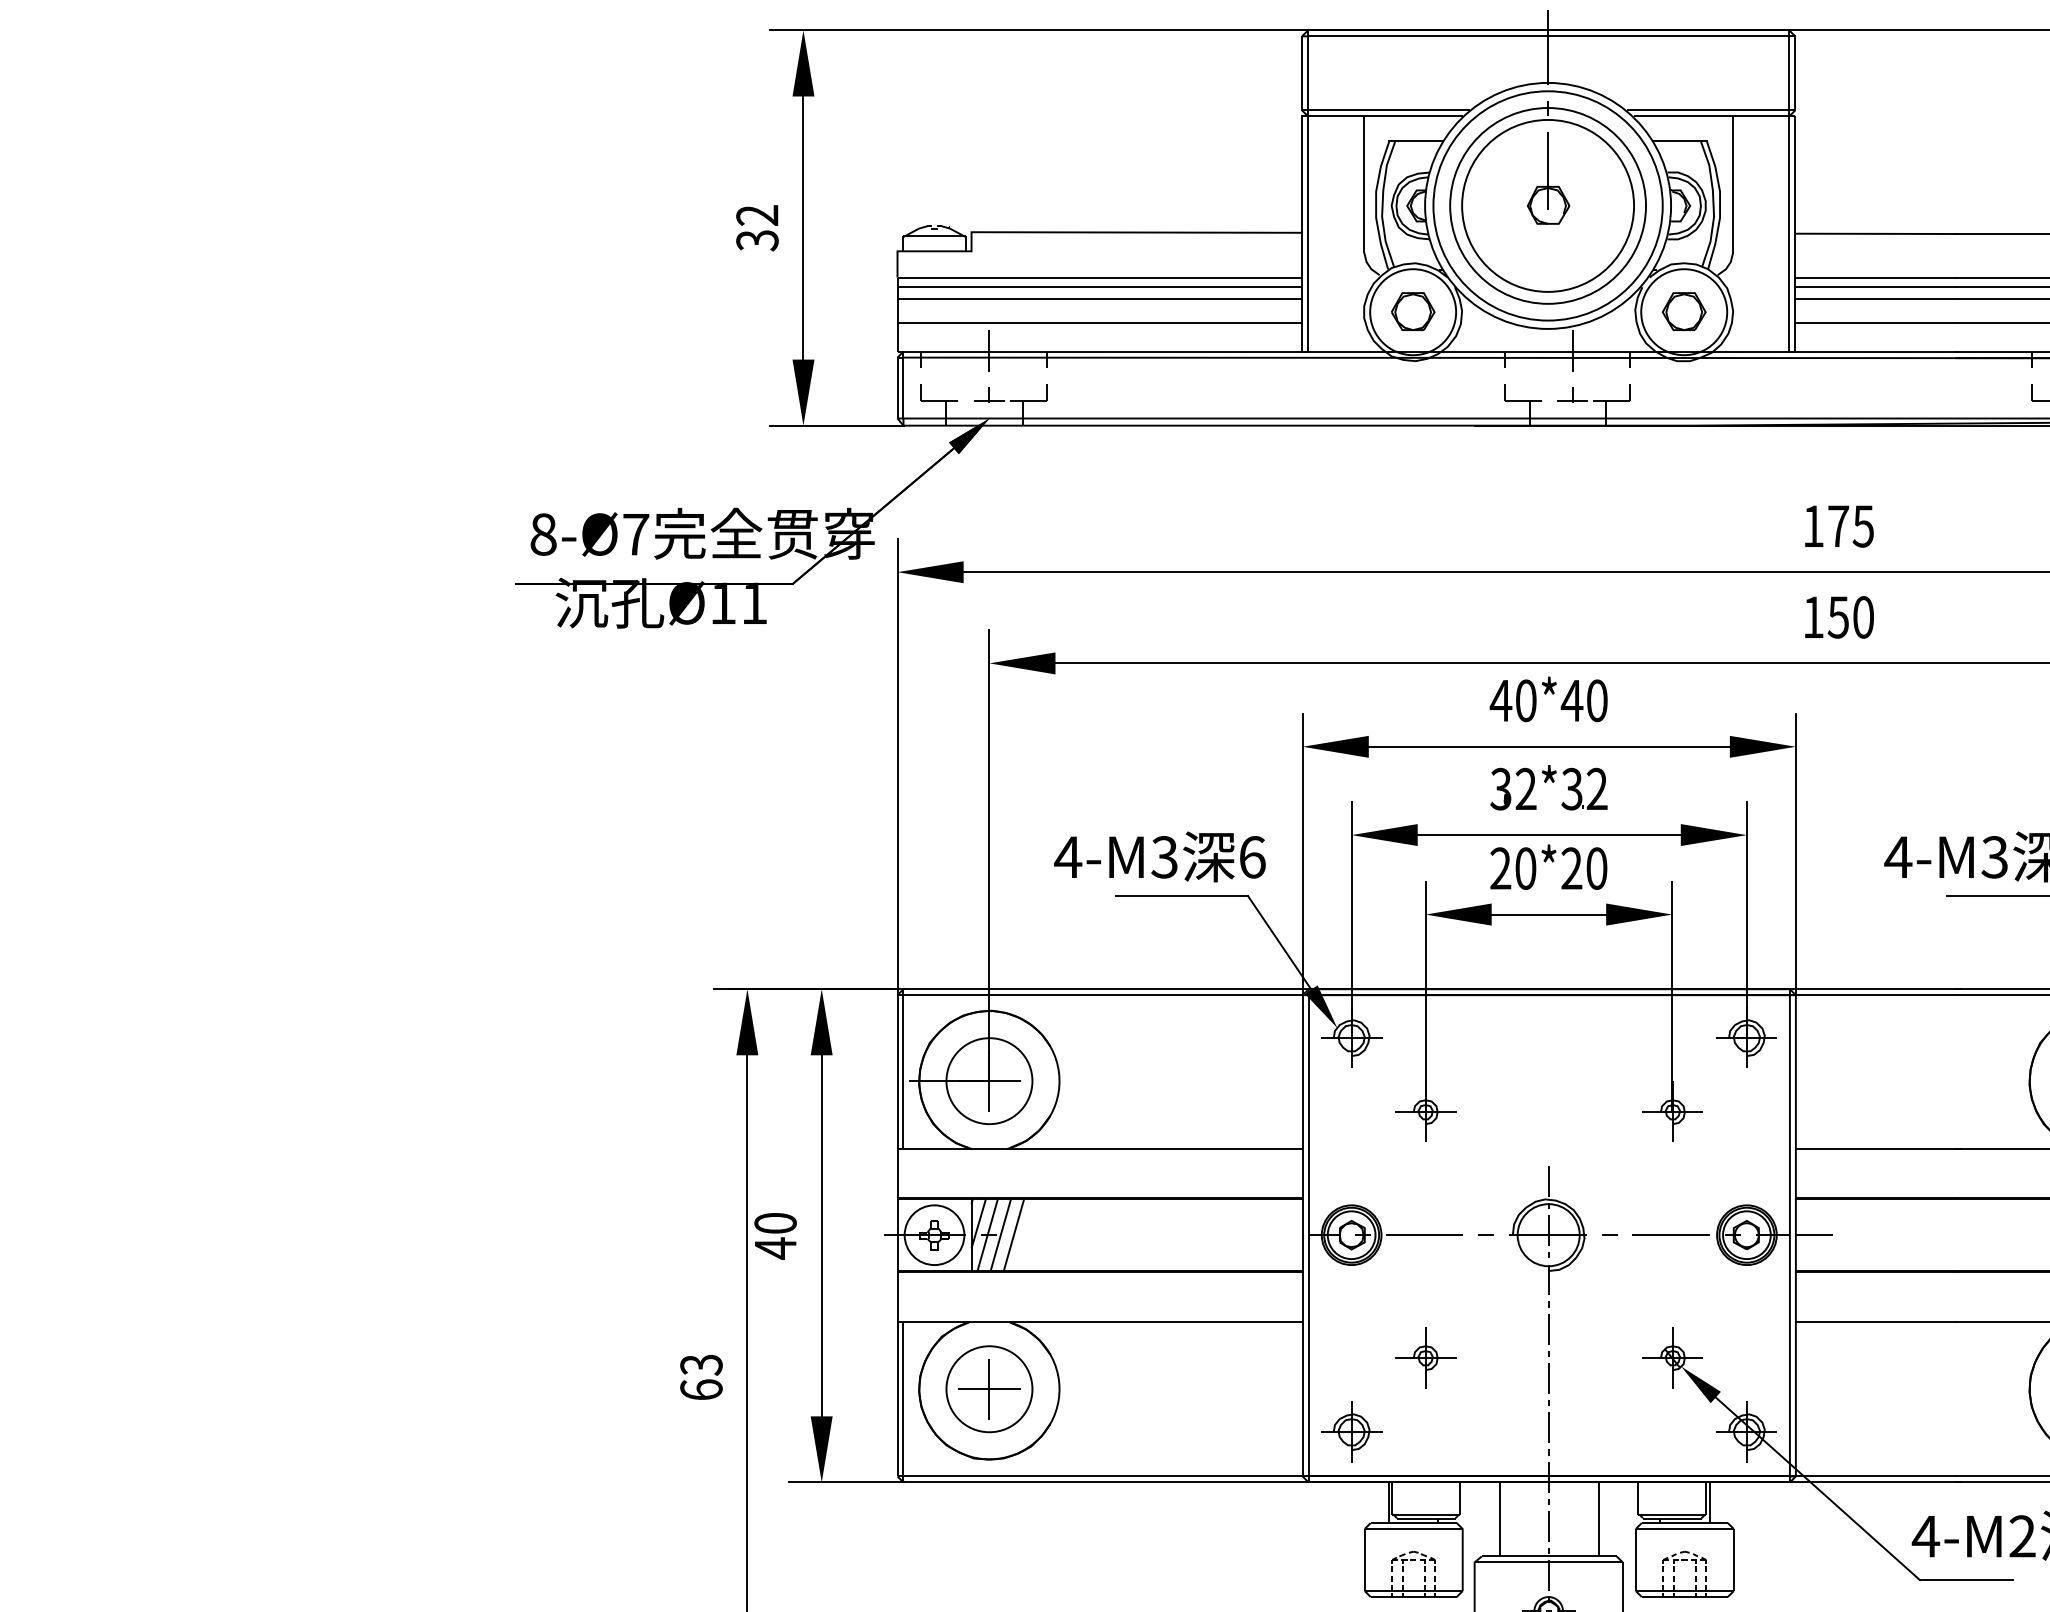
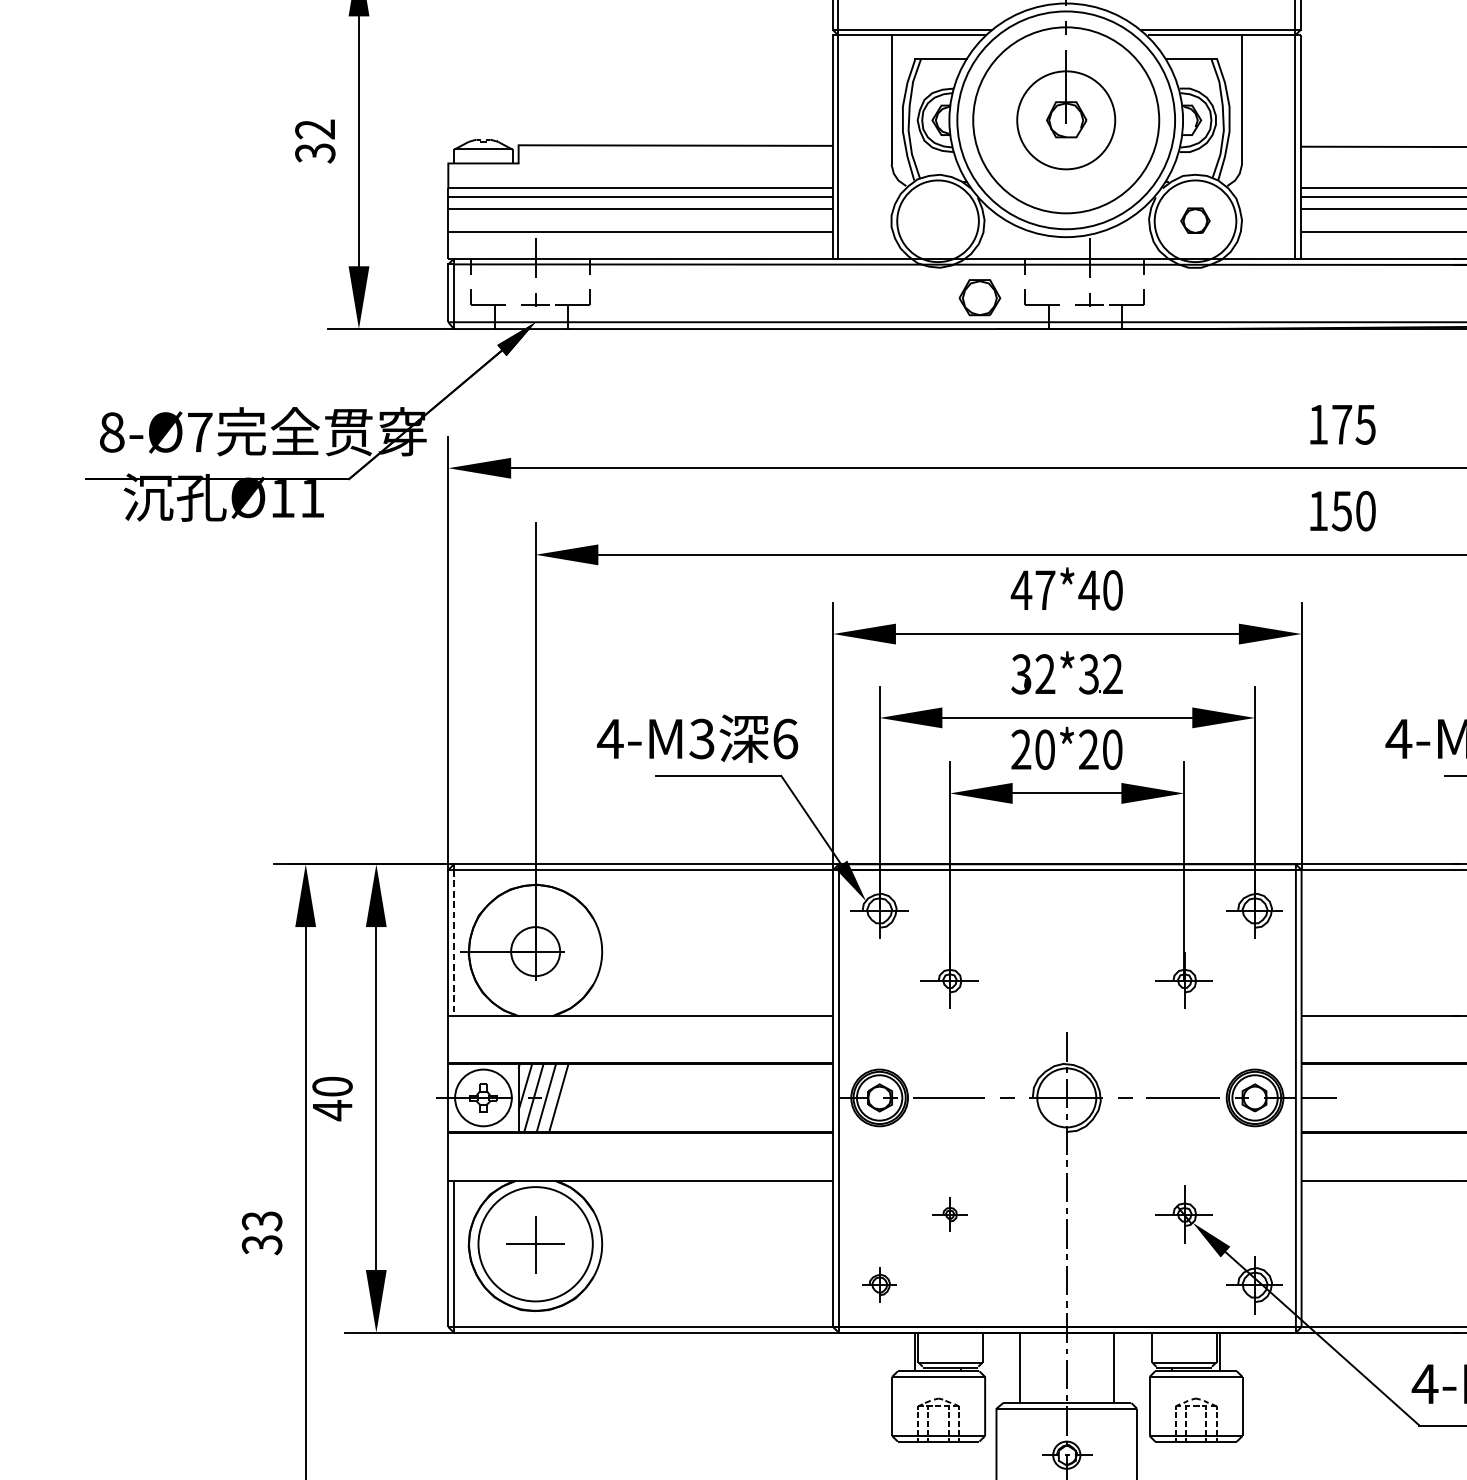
circle: (1548, 205) -> (1066, 119), size x0.6
part: (1413, 311) -> (980, 297), moved
part: (1683, 311) -> (1194, 220), size x0.7
text: (1526, 700) -> (1045, 590), 40*40 -> 47*40
line: (903, 1072) -> (454, 943), solid -> dashed
circle: (989, 1081) -> (535, 951), size x0.6
part: (1425, 1357) -> (949, 1214), size x0.6
text: (701, 1389) -> (262, 1244), 63 -> 33
circle: (989, 1389) -> (535, 1244), size x1.4
part: (1351, 1431) -> (879, 1284), size x0.6

